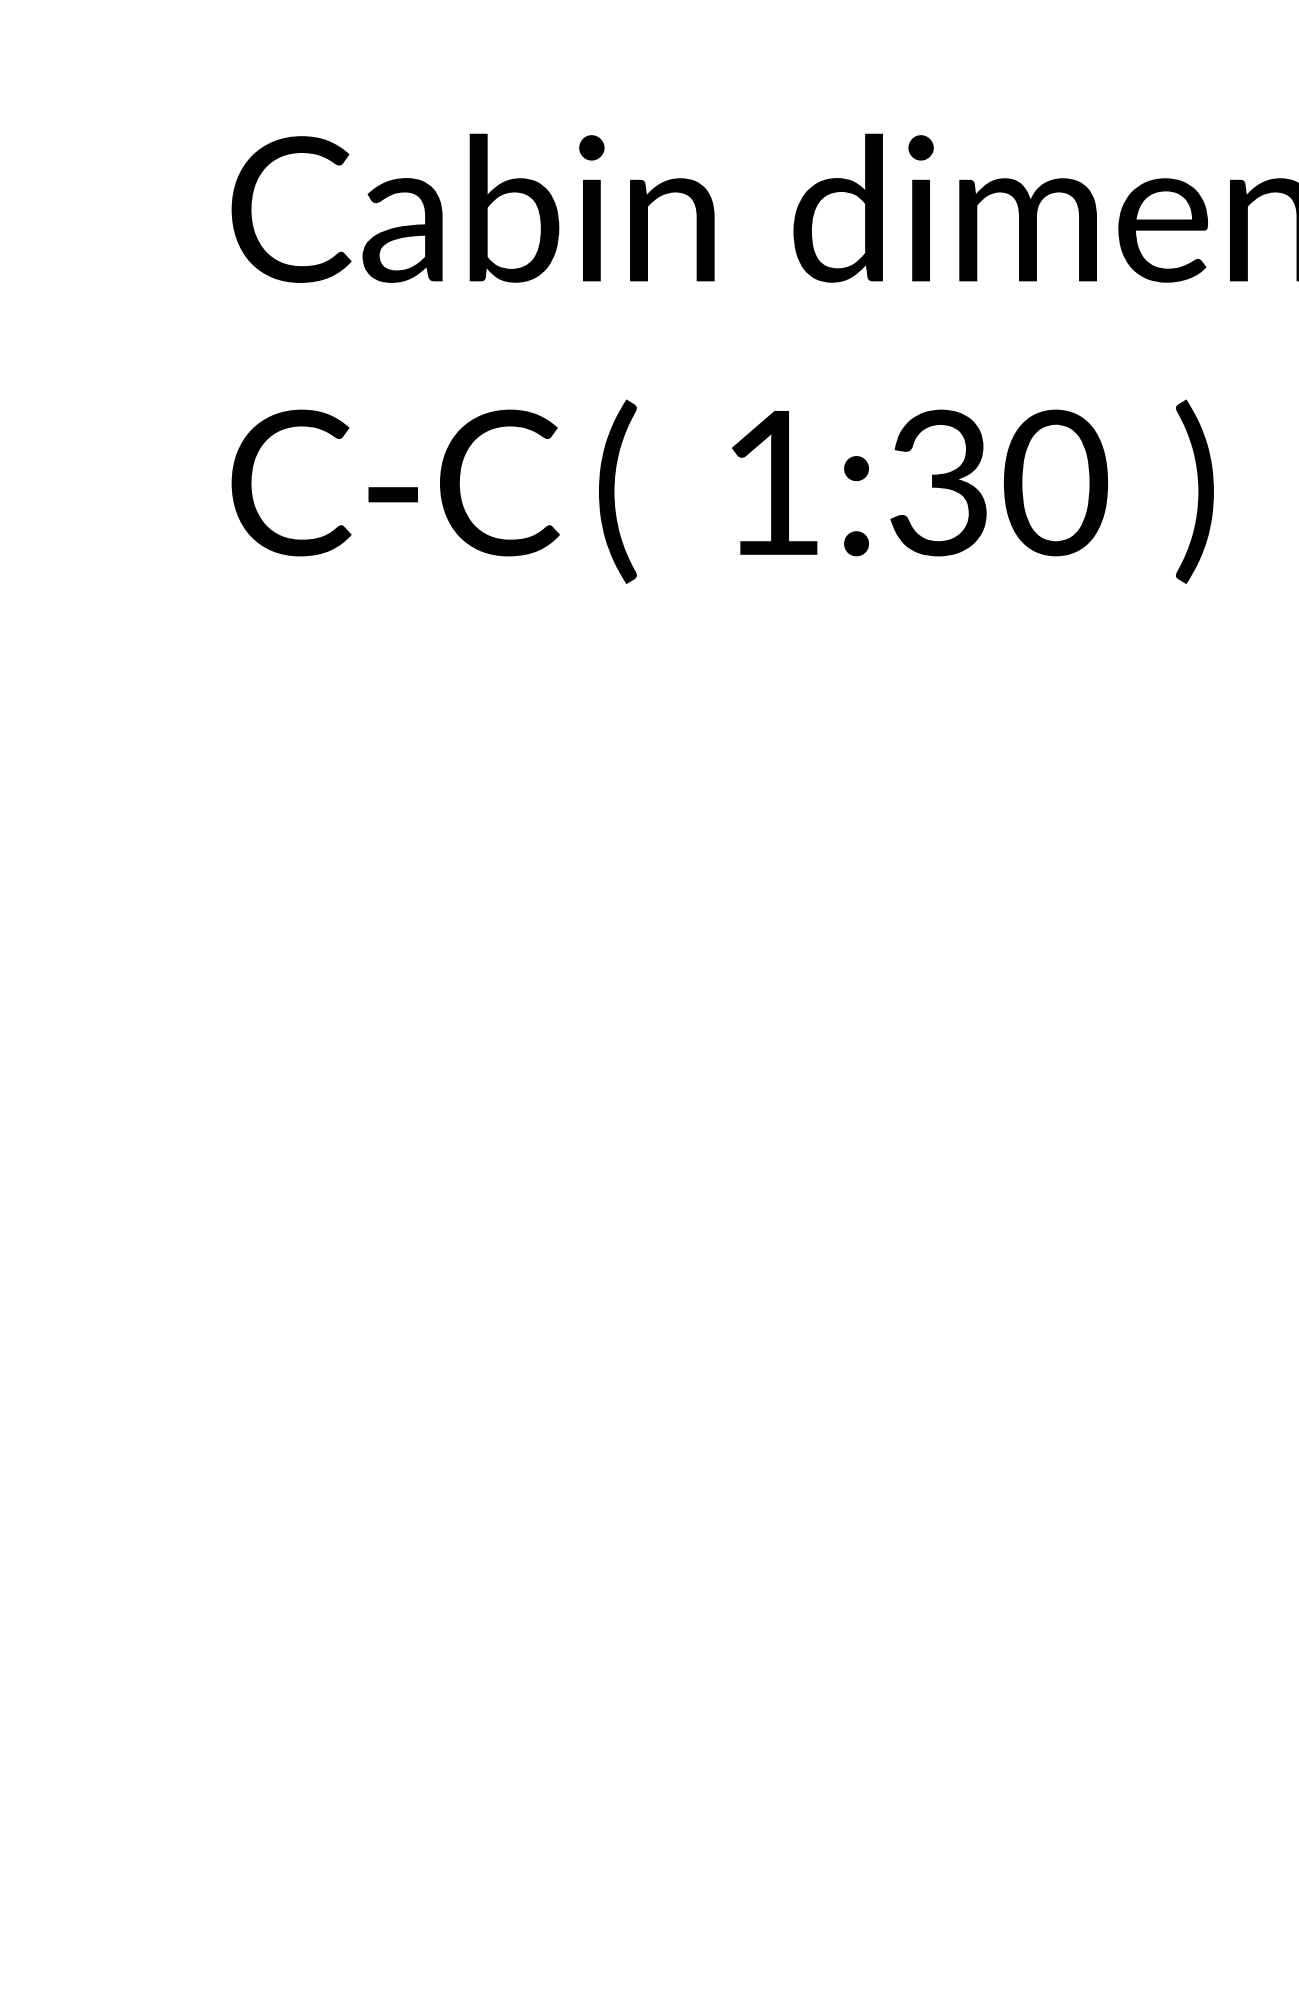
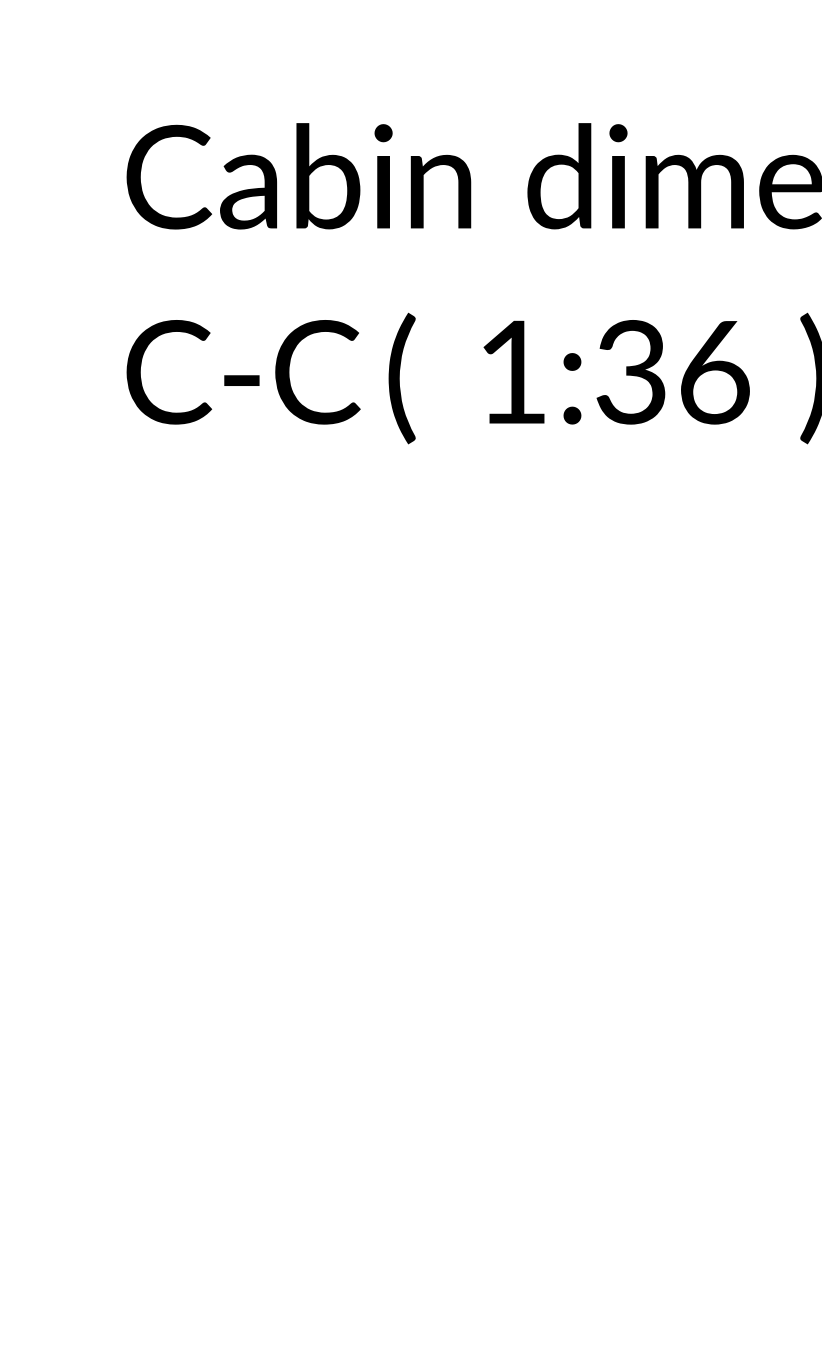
text: (1056, 482) -> (715, 371), 1:30 -> 1:36

